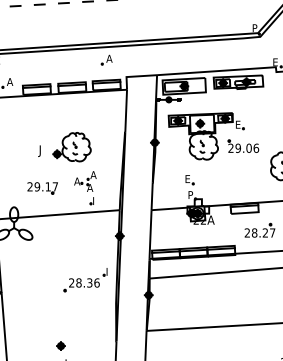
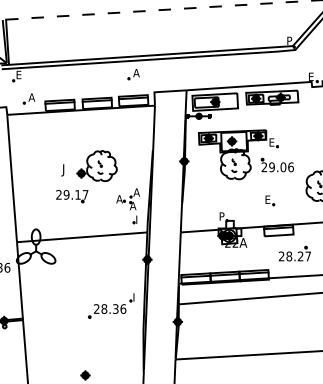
part: (190, 179) -> (270, 200), moved
part: (42, 188) -> (72, 196), moved
part: (84, 188) -> (127, 206), moved

